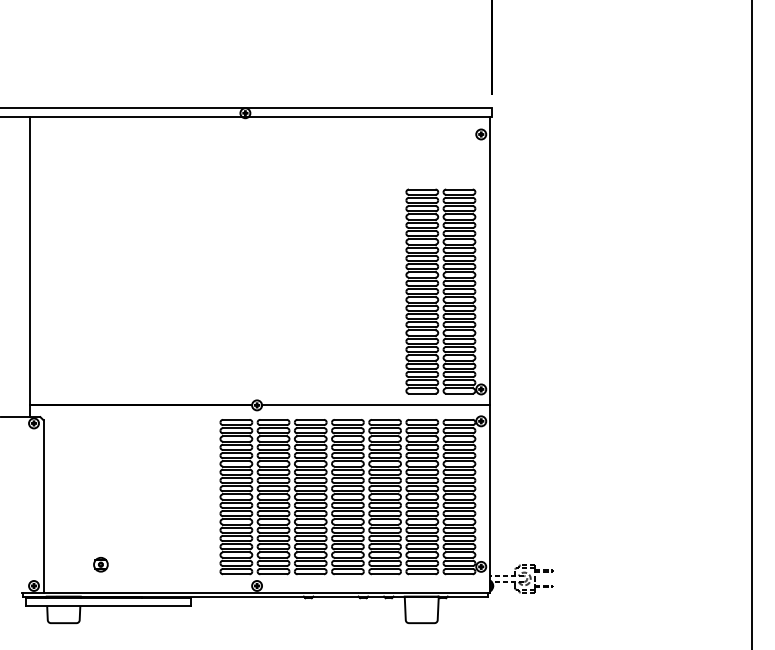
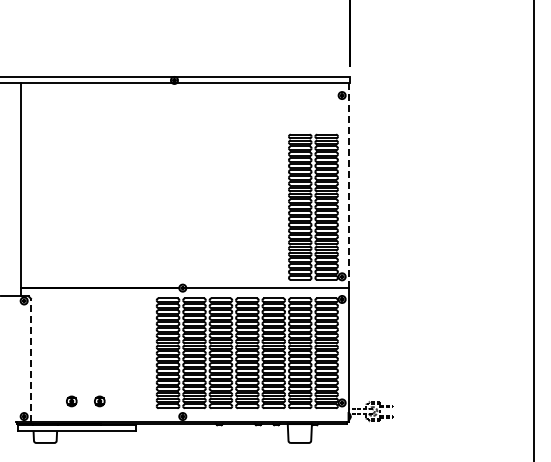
line: (490, 260) -> (348, 185), solid -> dashed
line: (42, 507) -> (30, 360), solid -> dashed
part: (139, 564) -> (99, 401), added

